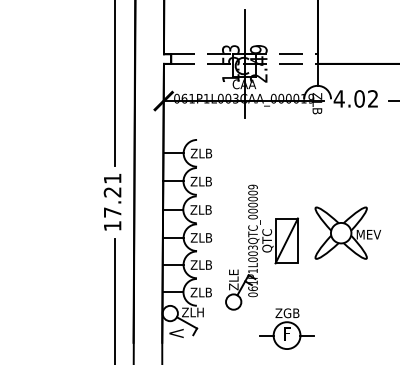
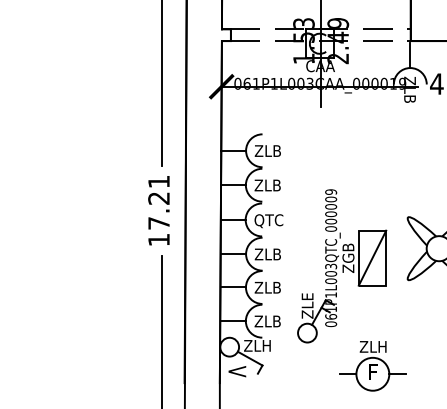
text: (201, 210) -> (267, 220), ZLB -> QTC
text: (267, 240) -> (348, 257), QTC -> ZGB
text: (287, 313) -> (373, 347), ZGB -> ZLH

